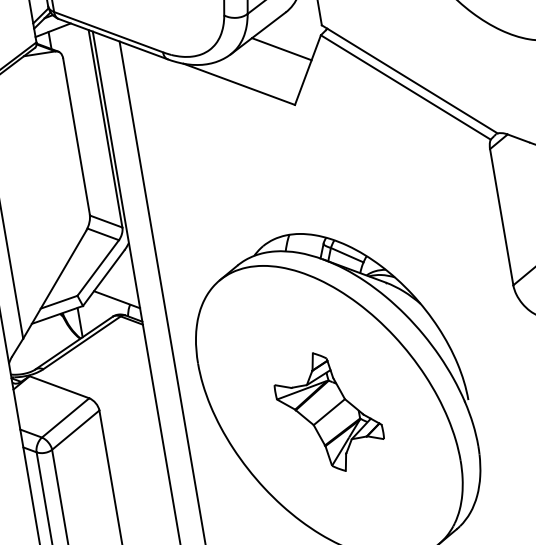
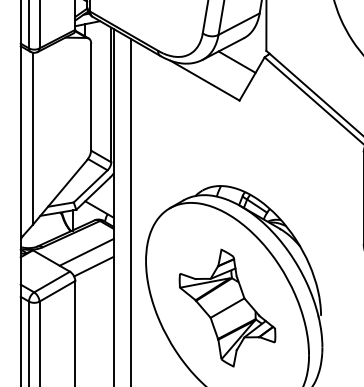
line: (108, 364) -> (86, 251), added
line: (122, 384) -> (93, 266), added
part: (329, 411) -> (227, 307), size x1.43

